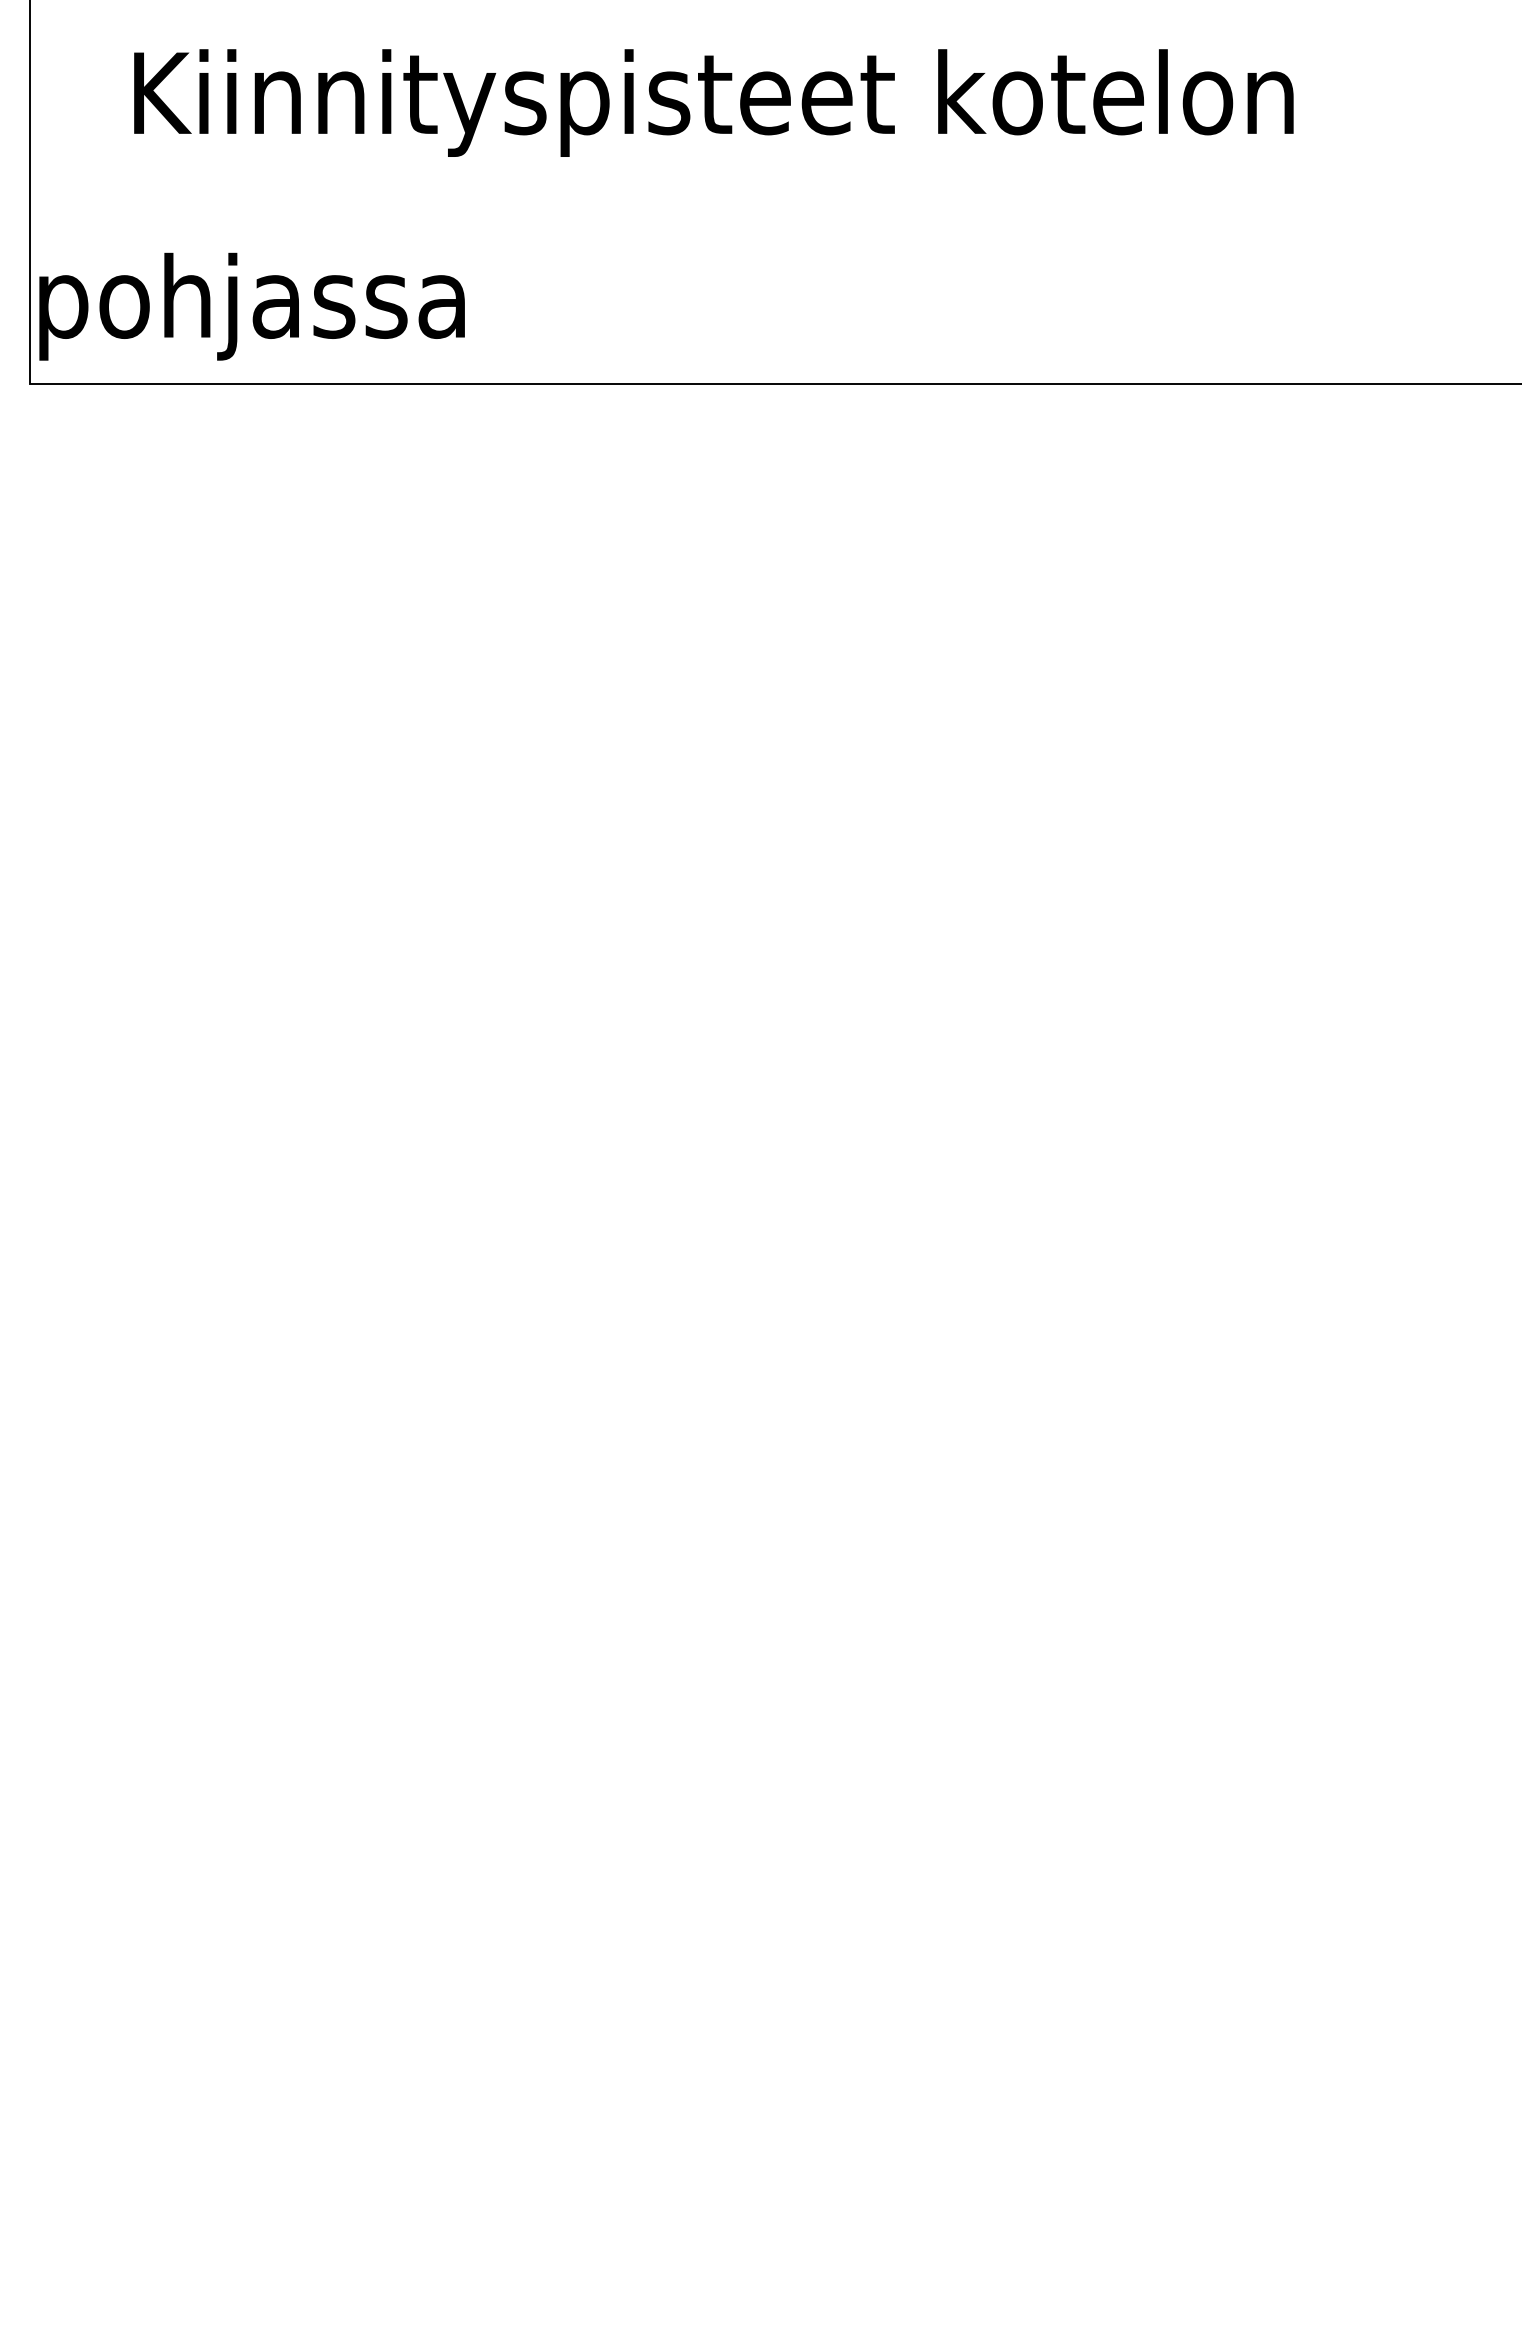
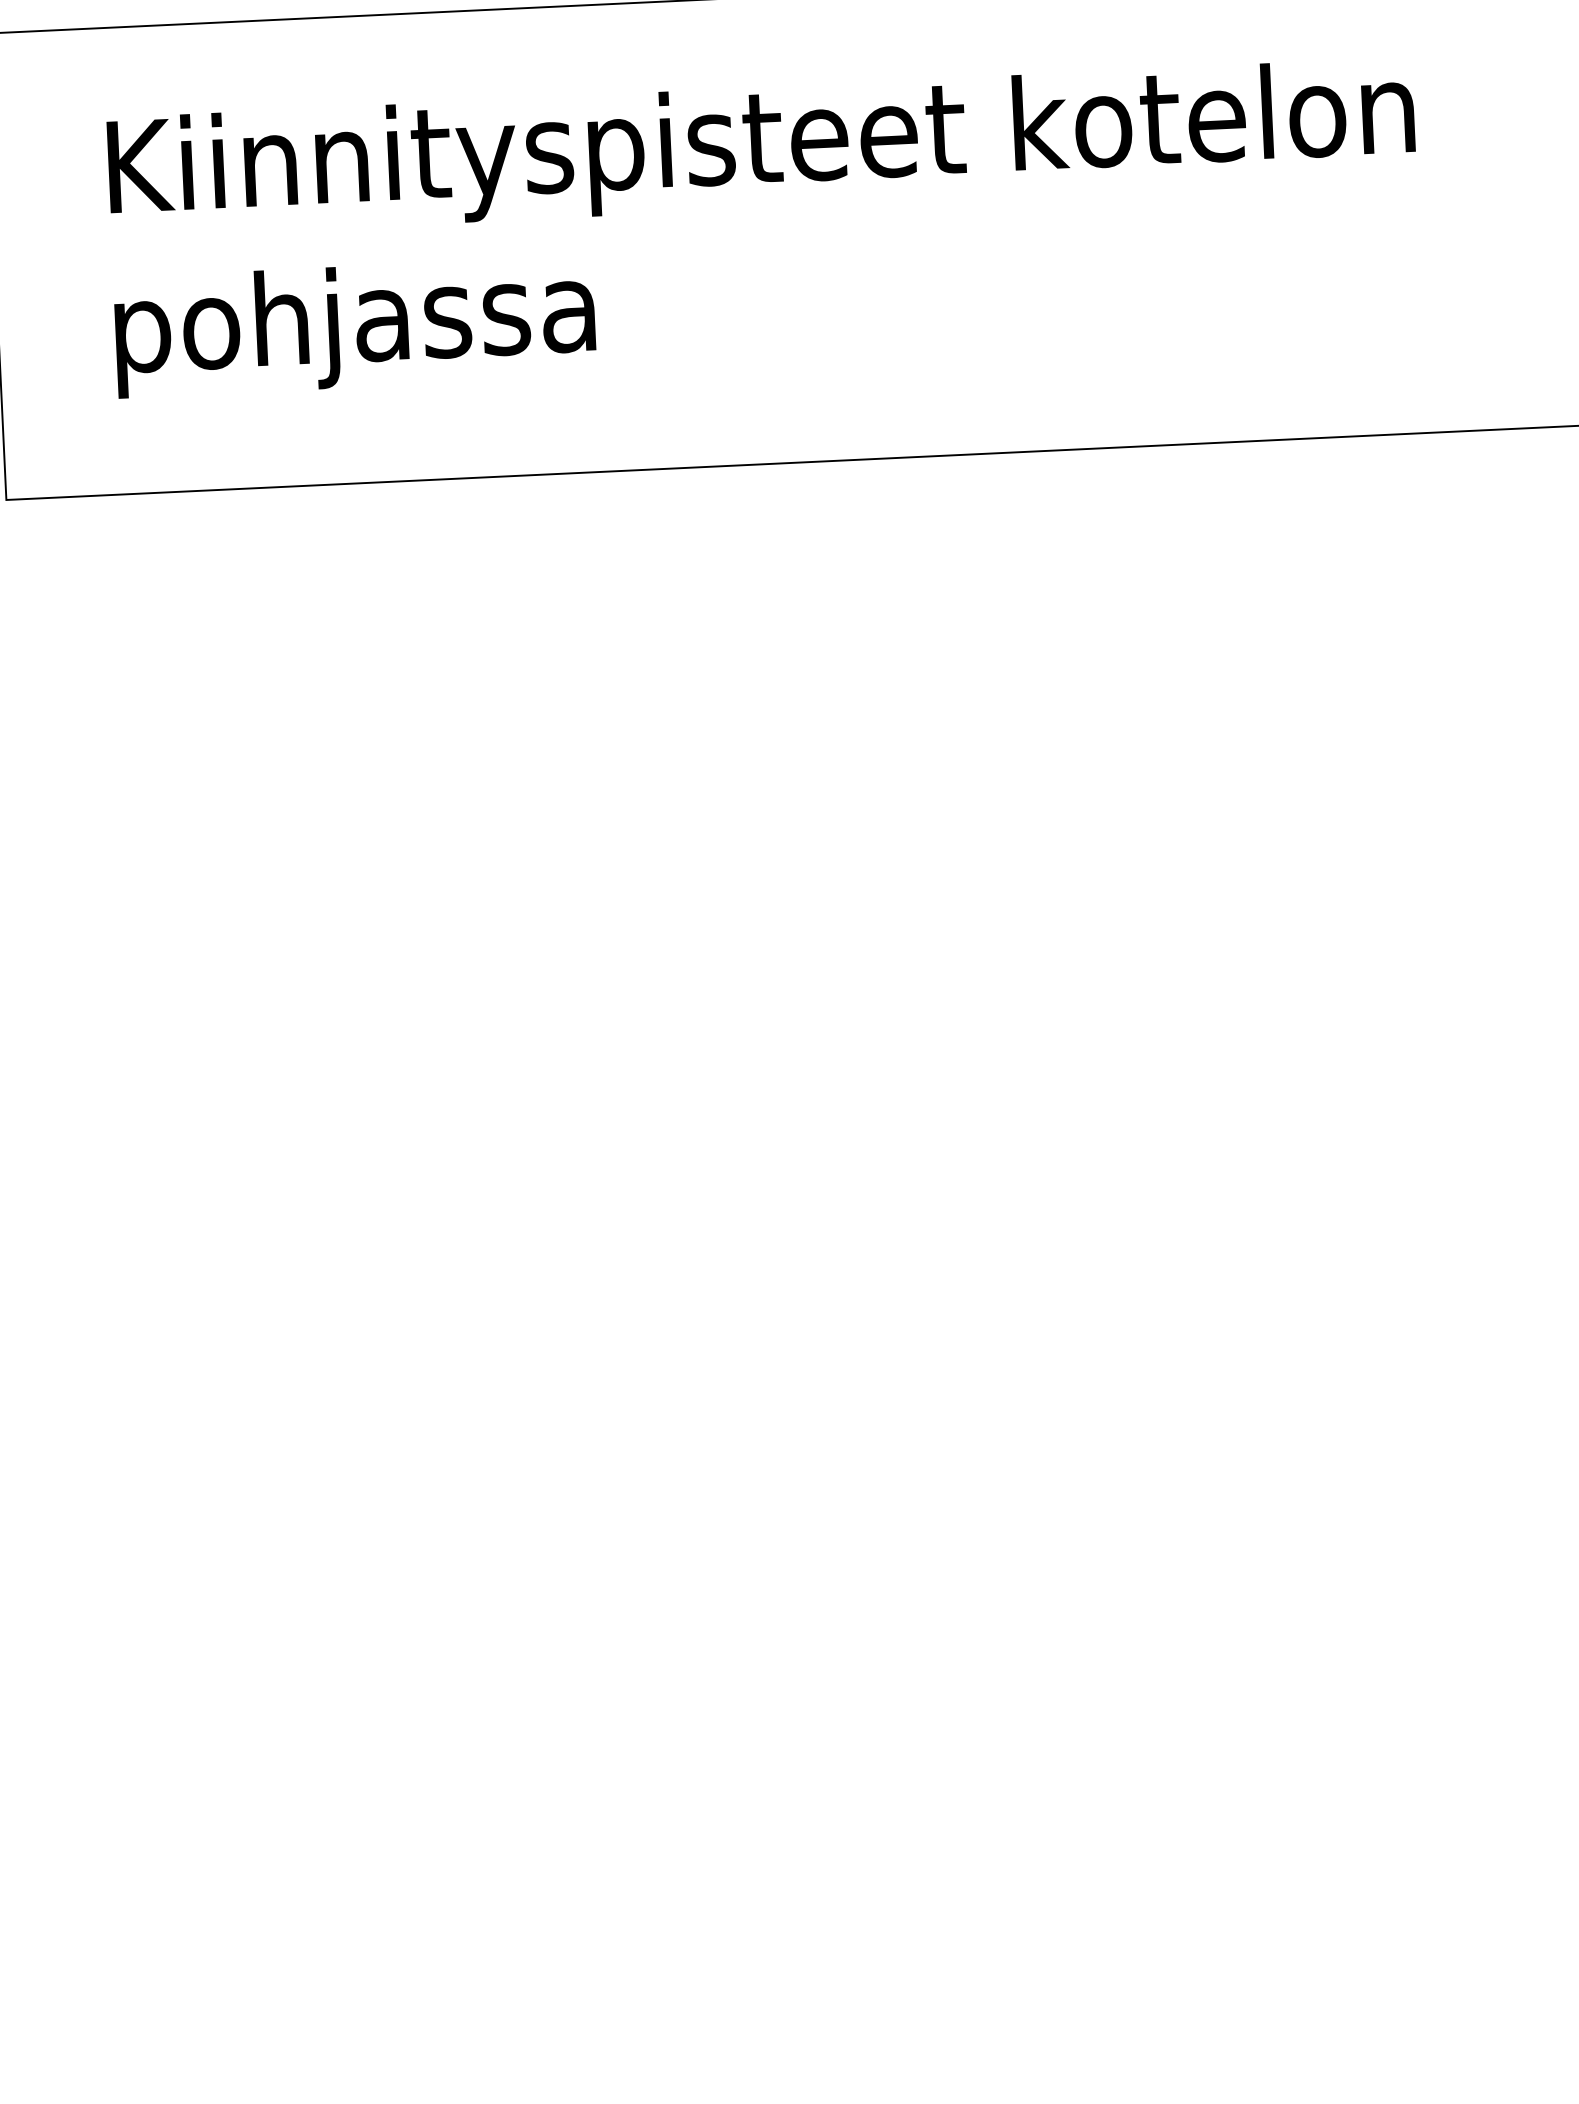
text: (251, 306) -> (354, 326), moved

